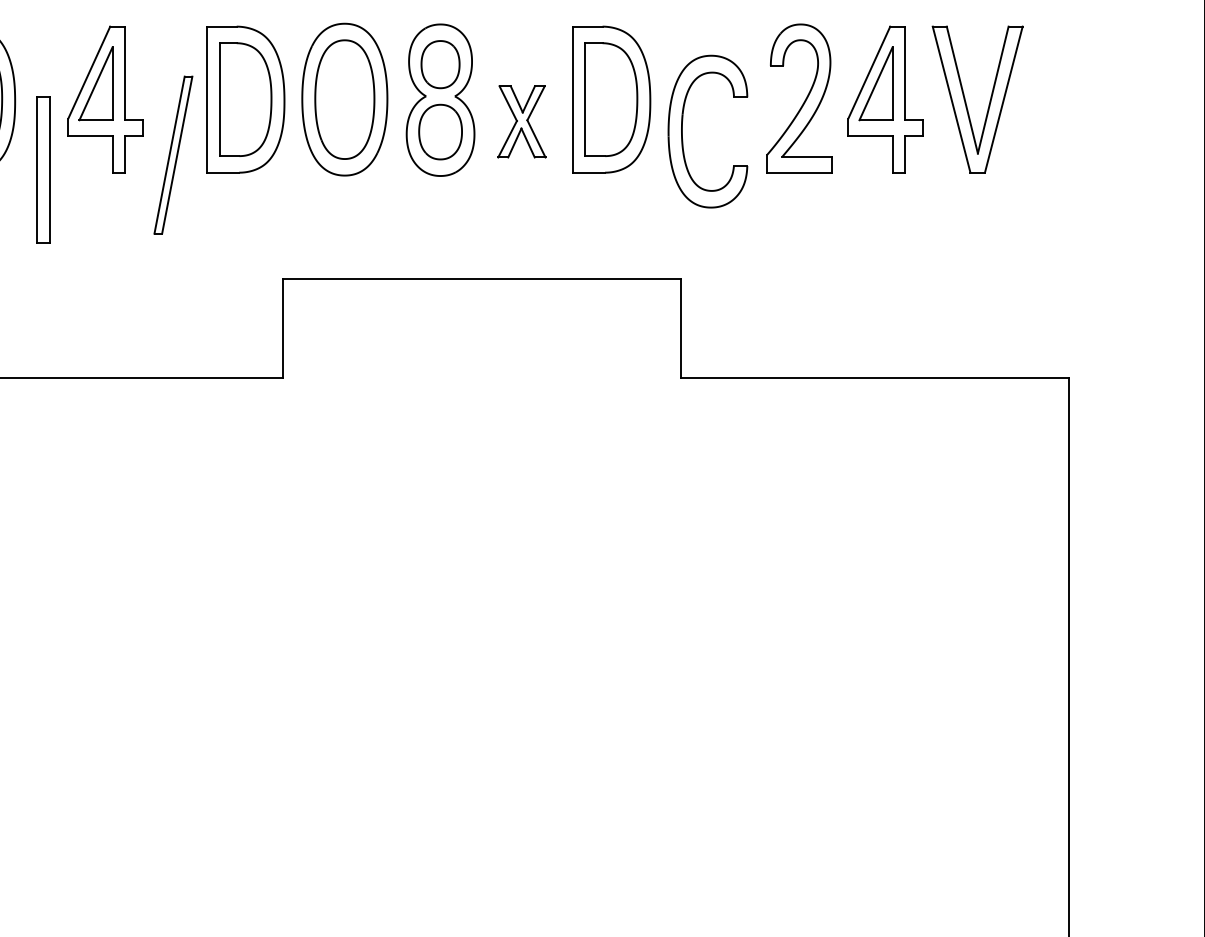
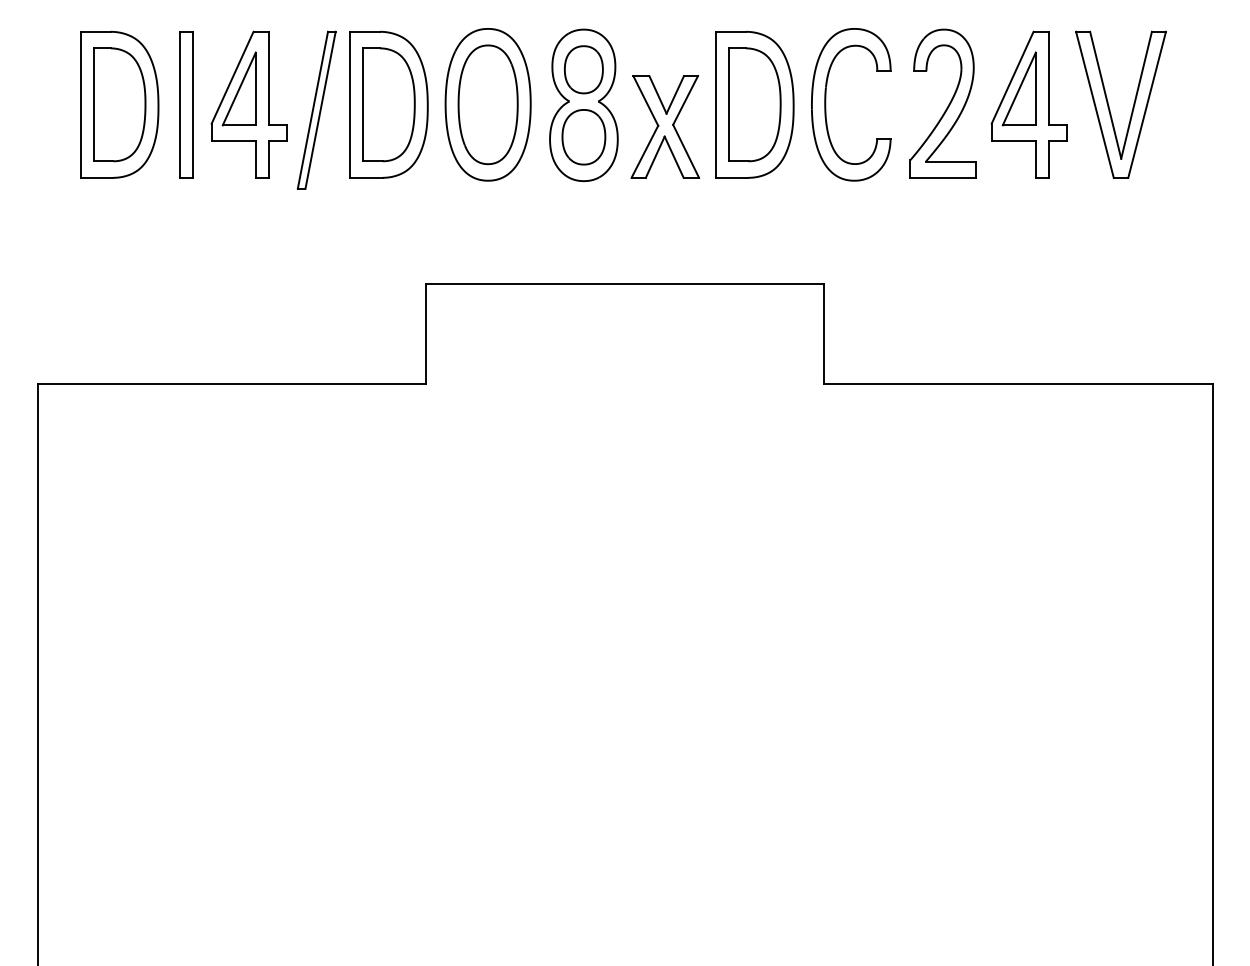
part: (521, 121) -> (664, 126), size x1.43
part: (683, 131) -> (826, 104), moved
part: (173, 154) -> (316, 109), moved
part: (43, 169) -> (186, 104), moved

